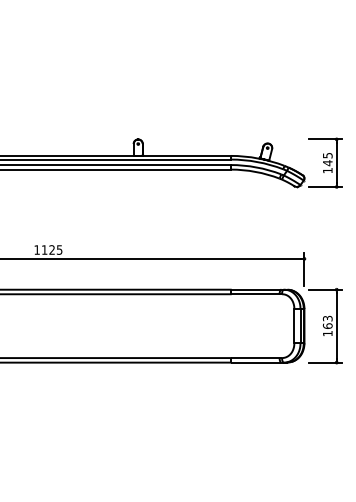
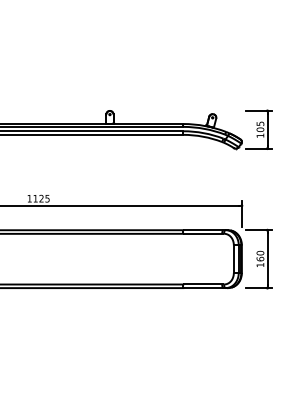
text: (327, 163) -> (260, 130), 145 -> 105
text: (327, 318) -> (260, 253), 163 -> 160

